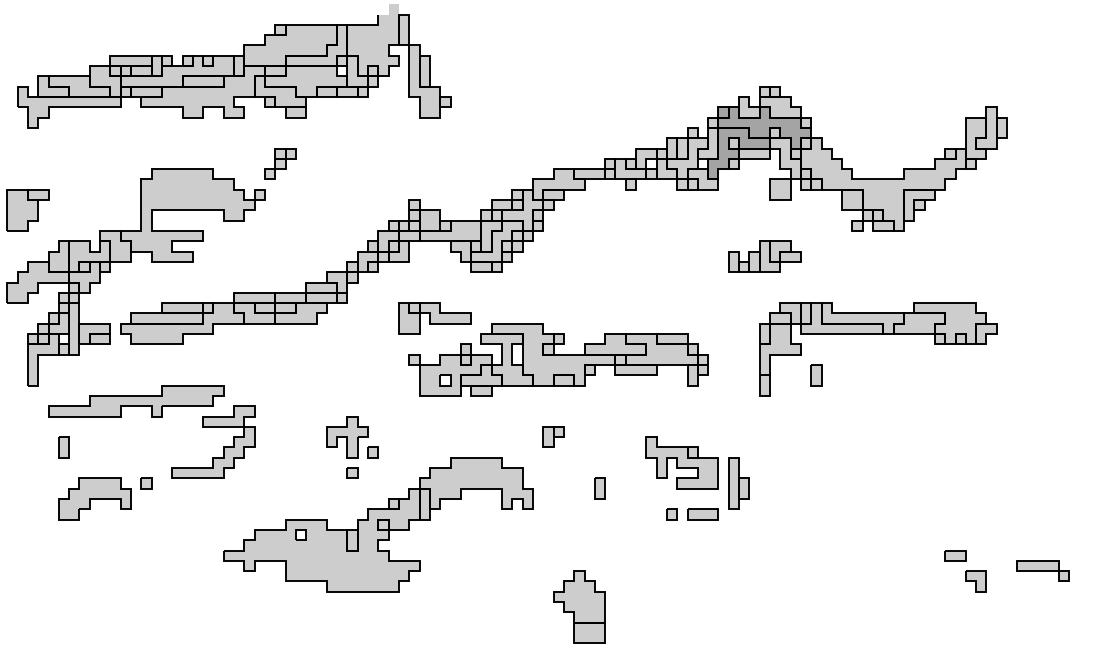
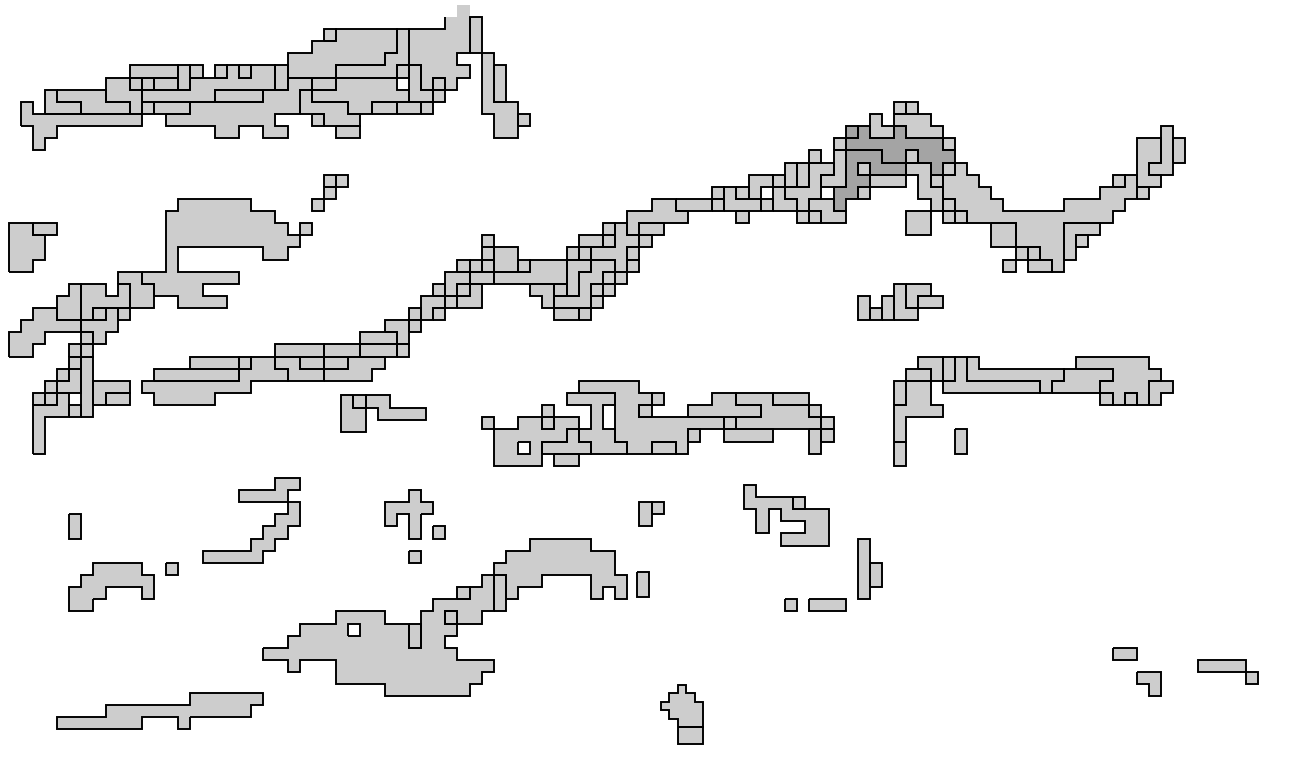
part: (434, 318) -> (383, 413), moved
part: (136, 401) -> (160, 711), moved
part: (681, 462) -> (785, 514), moved
part: (599, 488) -> (642, 584), moved
part: (579, 606) -> (682, 713), size x0.7

